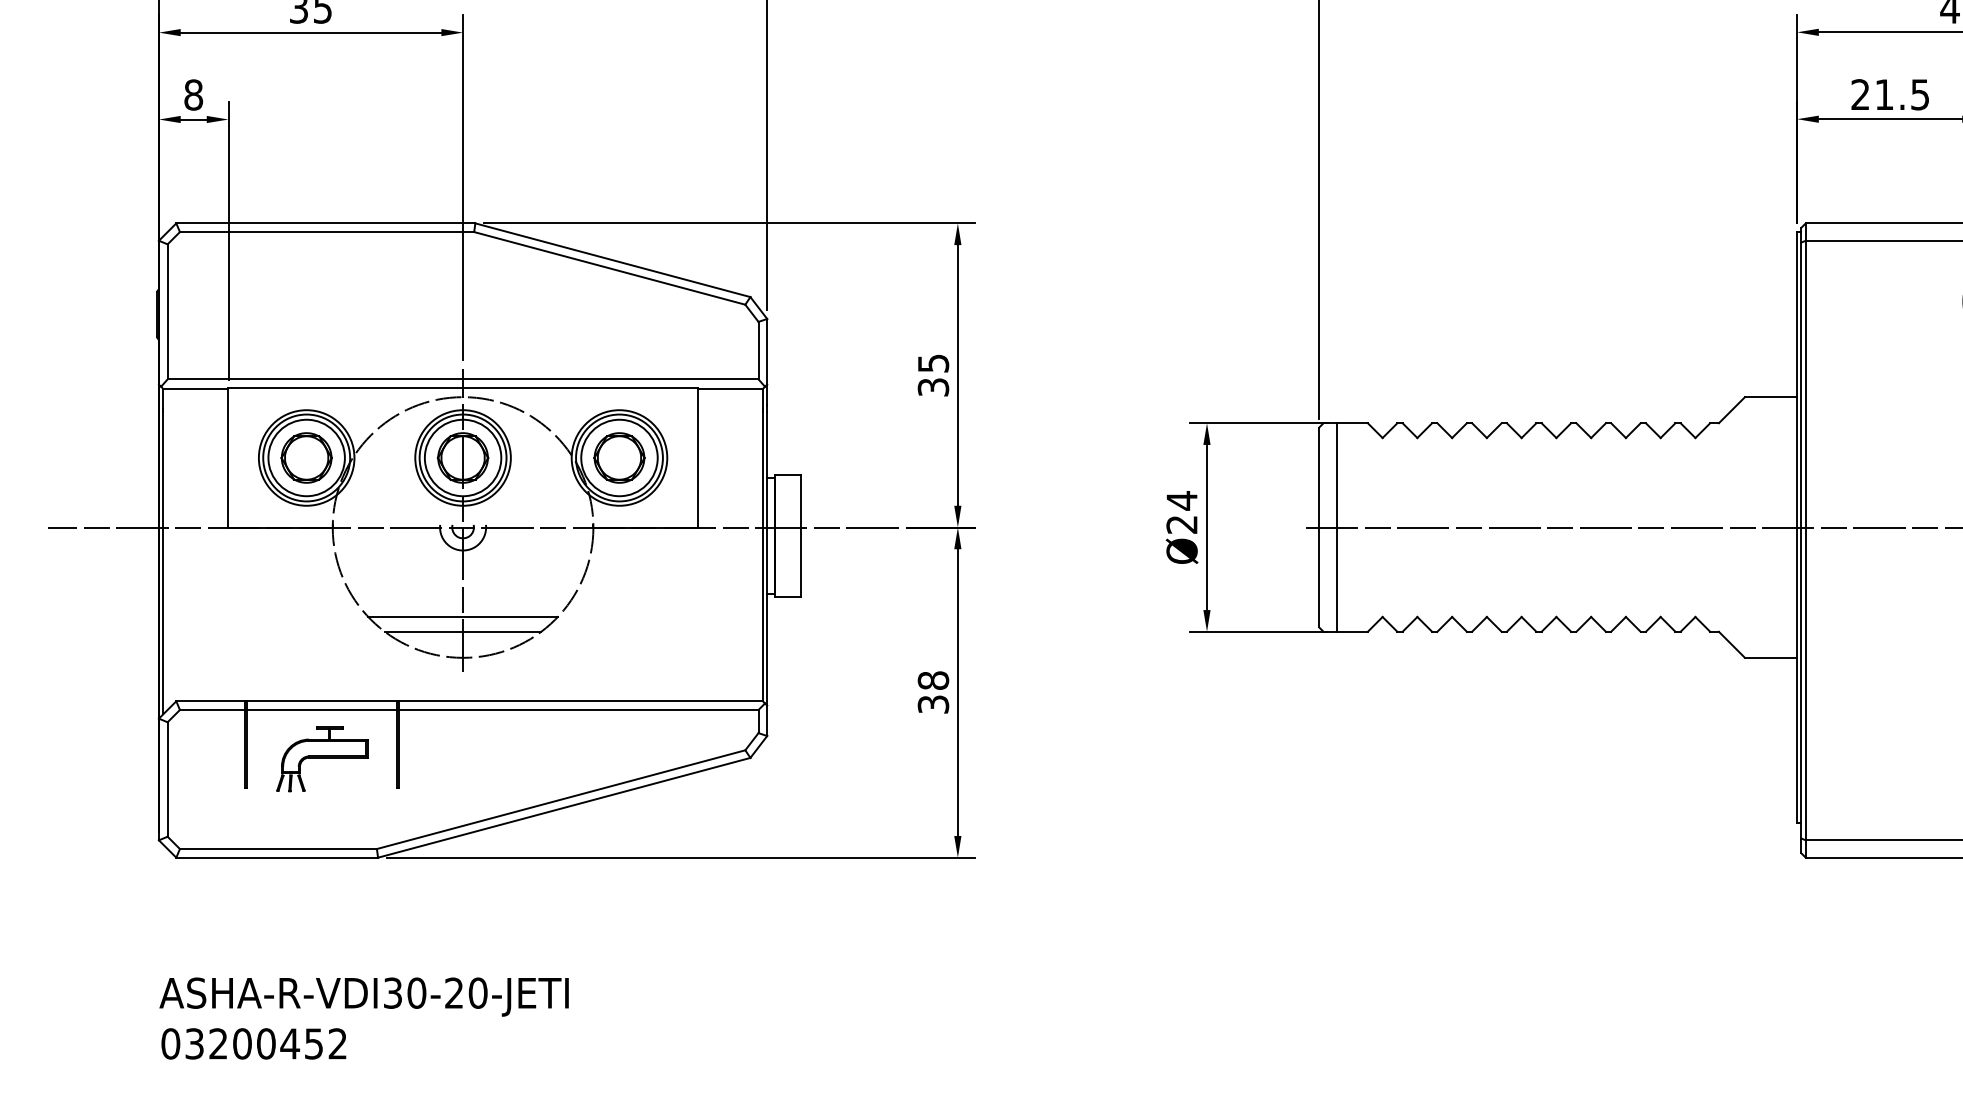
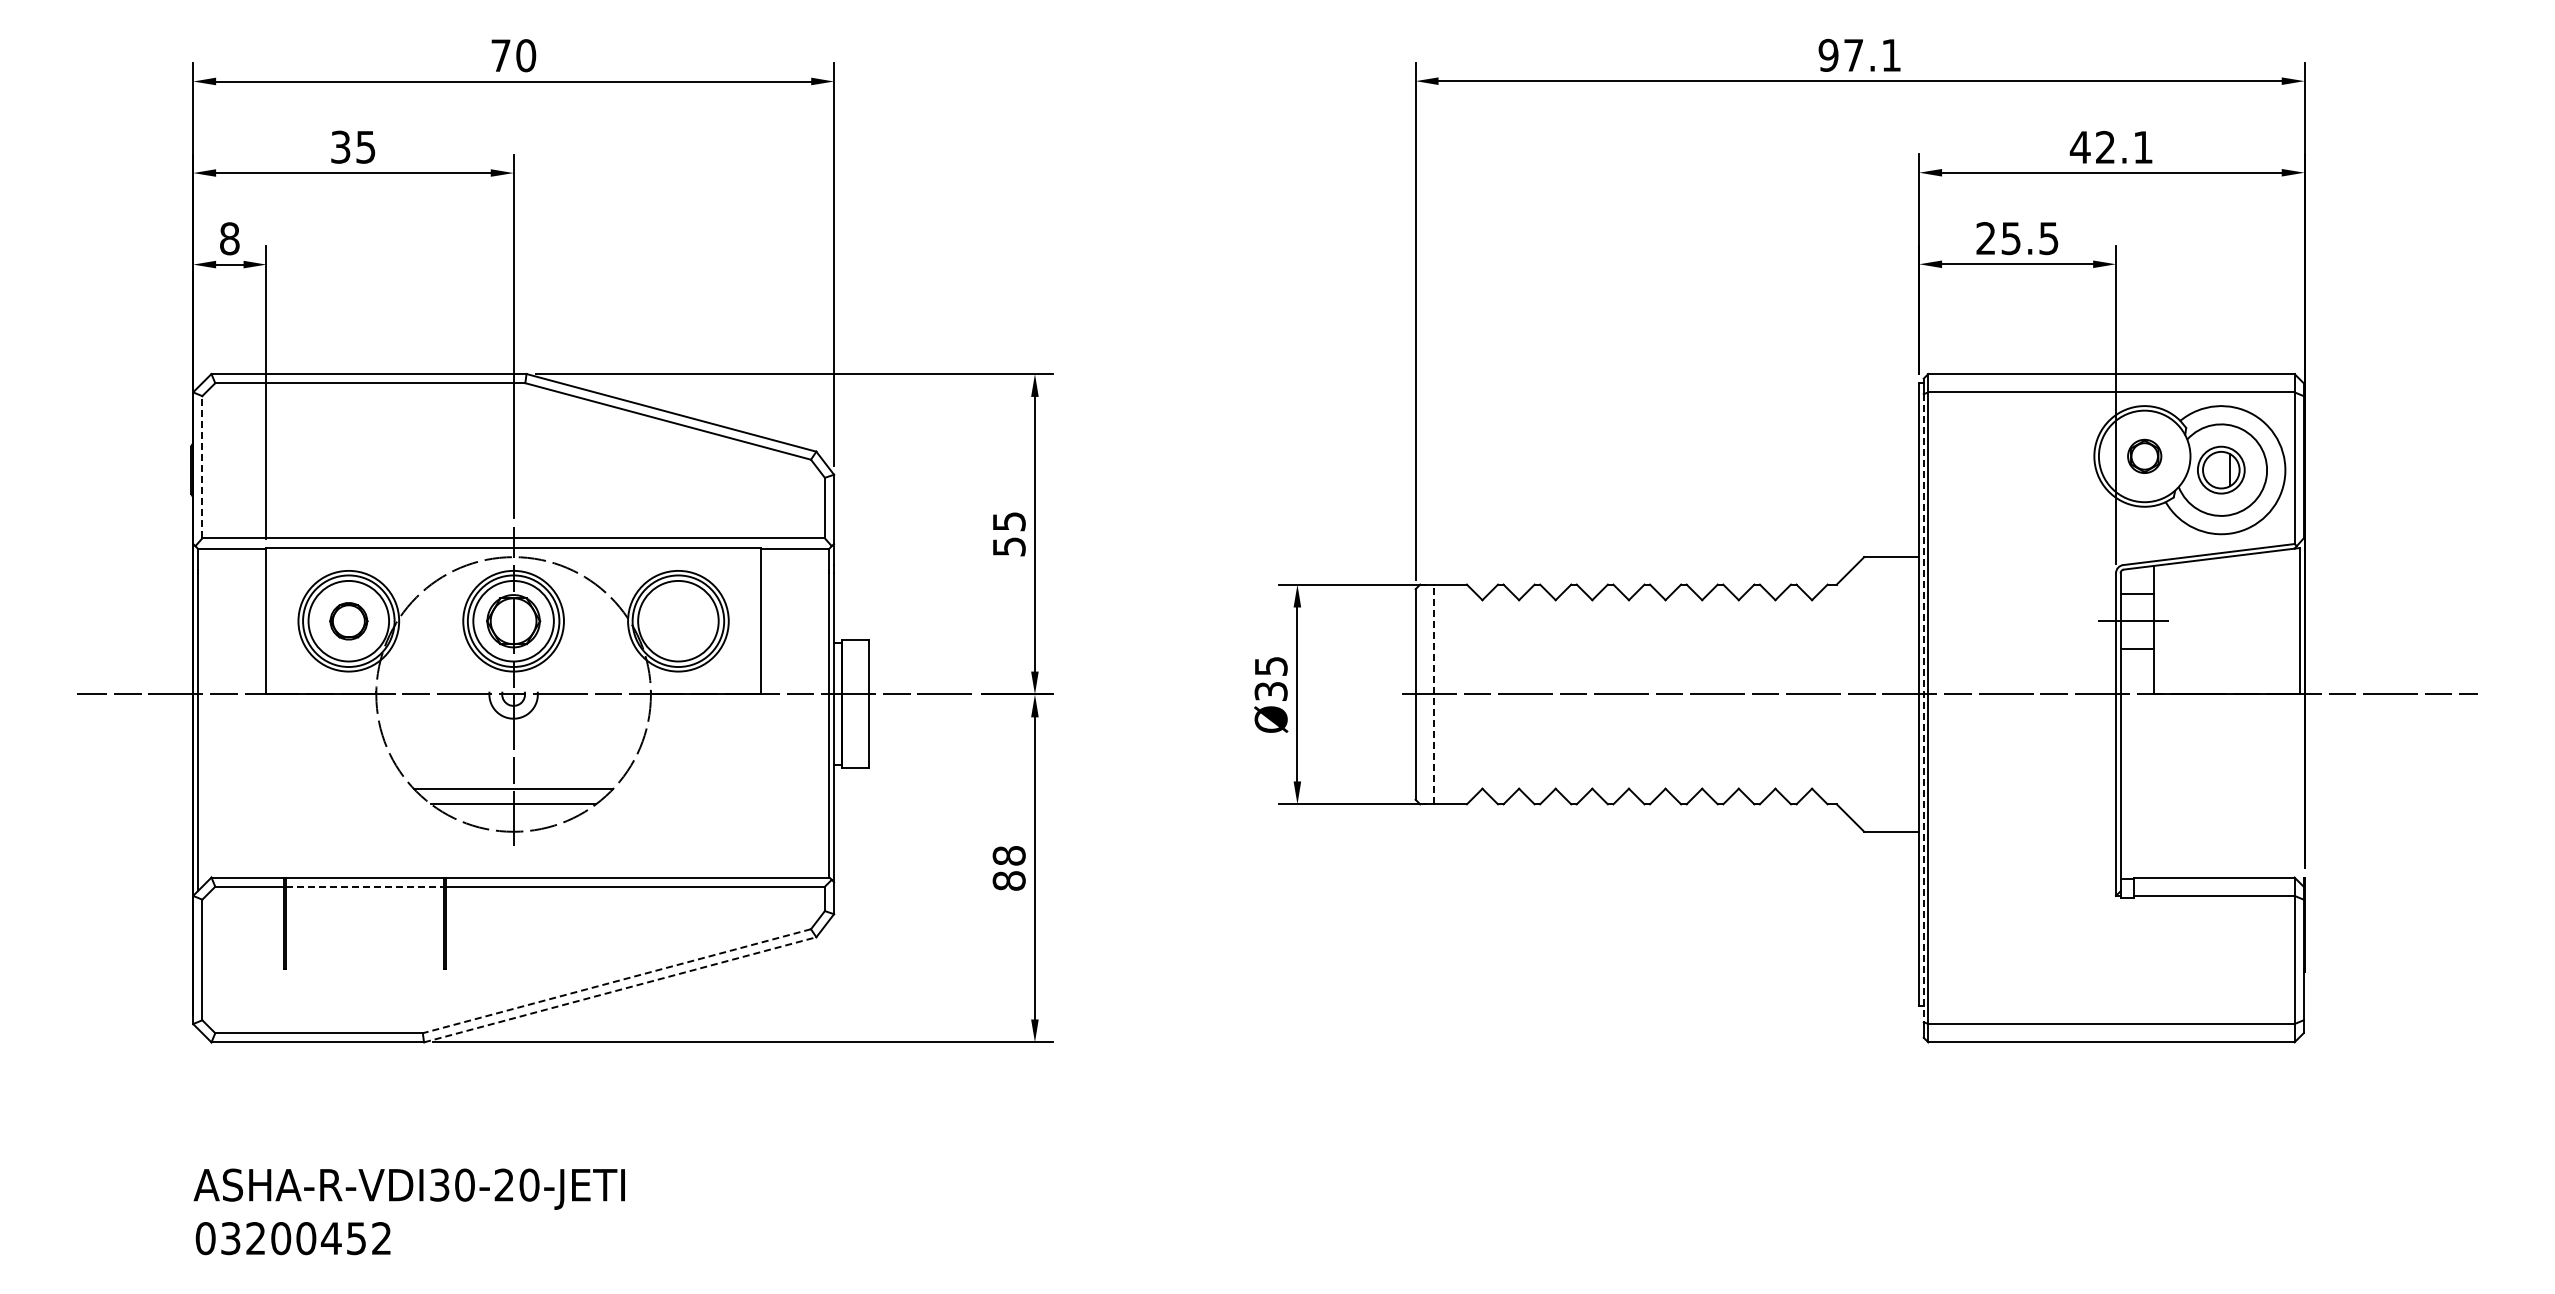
text: (1883, 94) -> (2010, 238), 21.5 -> 25.5
line: (167, 311) -> (202, 466), solid -> dashed
text: (932, 387) -> (1008, 546), 35 -> 55
part: (306, 458) -> (348, 621), size x0.7
part: (618, 458) -> (677, 621), removed
text: (1181, 512) -> (1270, 678), Ø24 -> Ø35
line: (1336, 527) -> (1433, 694), solid -> dashed
line: (1801, 540) -> (1923, 708), solid -> dashed
text: (932, 704) -> (1008, 880), 38 -> 88
line: (322, 709) -> (365, 886), solid -> dashed
part: (321, 759) -> (364, 938), removed
line: (560, 799) -> (616, 981), solid -> dashed
line: (564, 807) -> (620, 989), solid -> dashed

